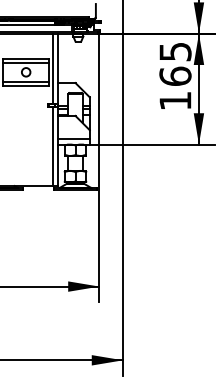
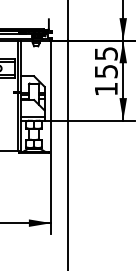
text: (175, 75) -> (106, 70), 165 -> 155

